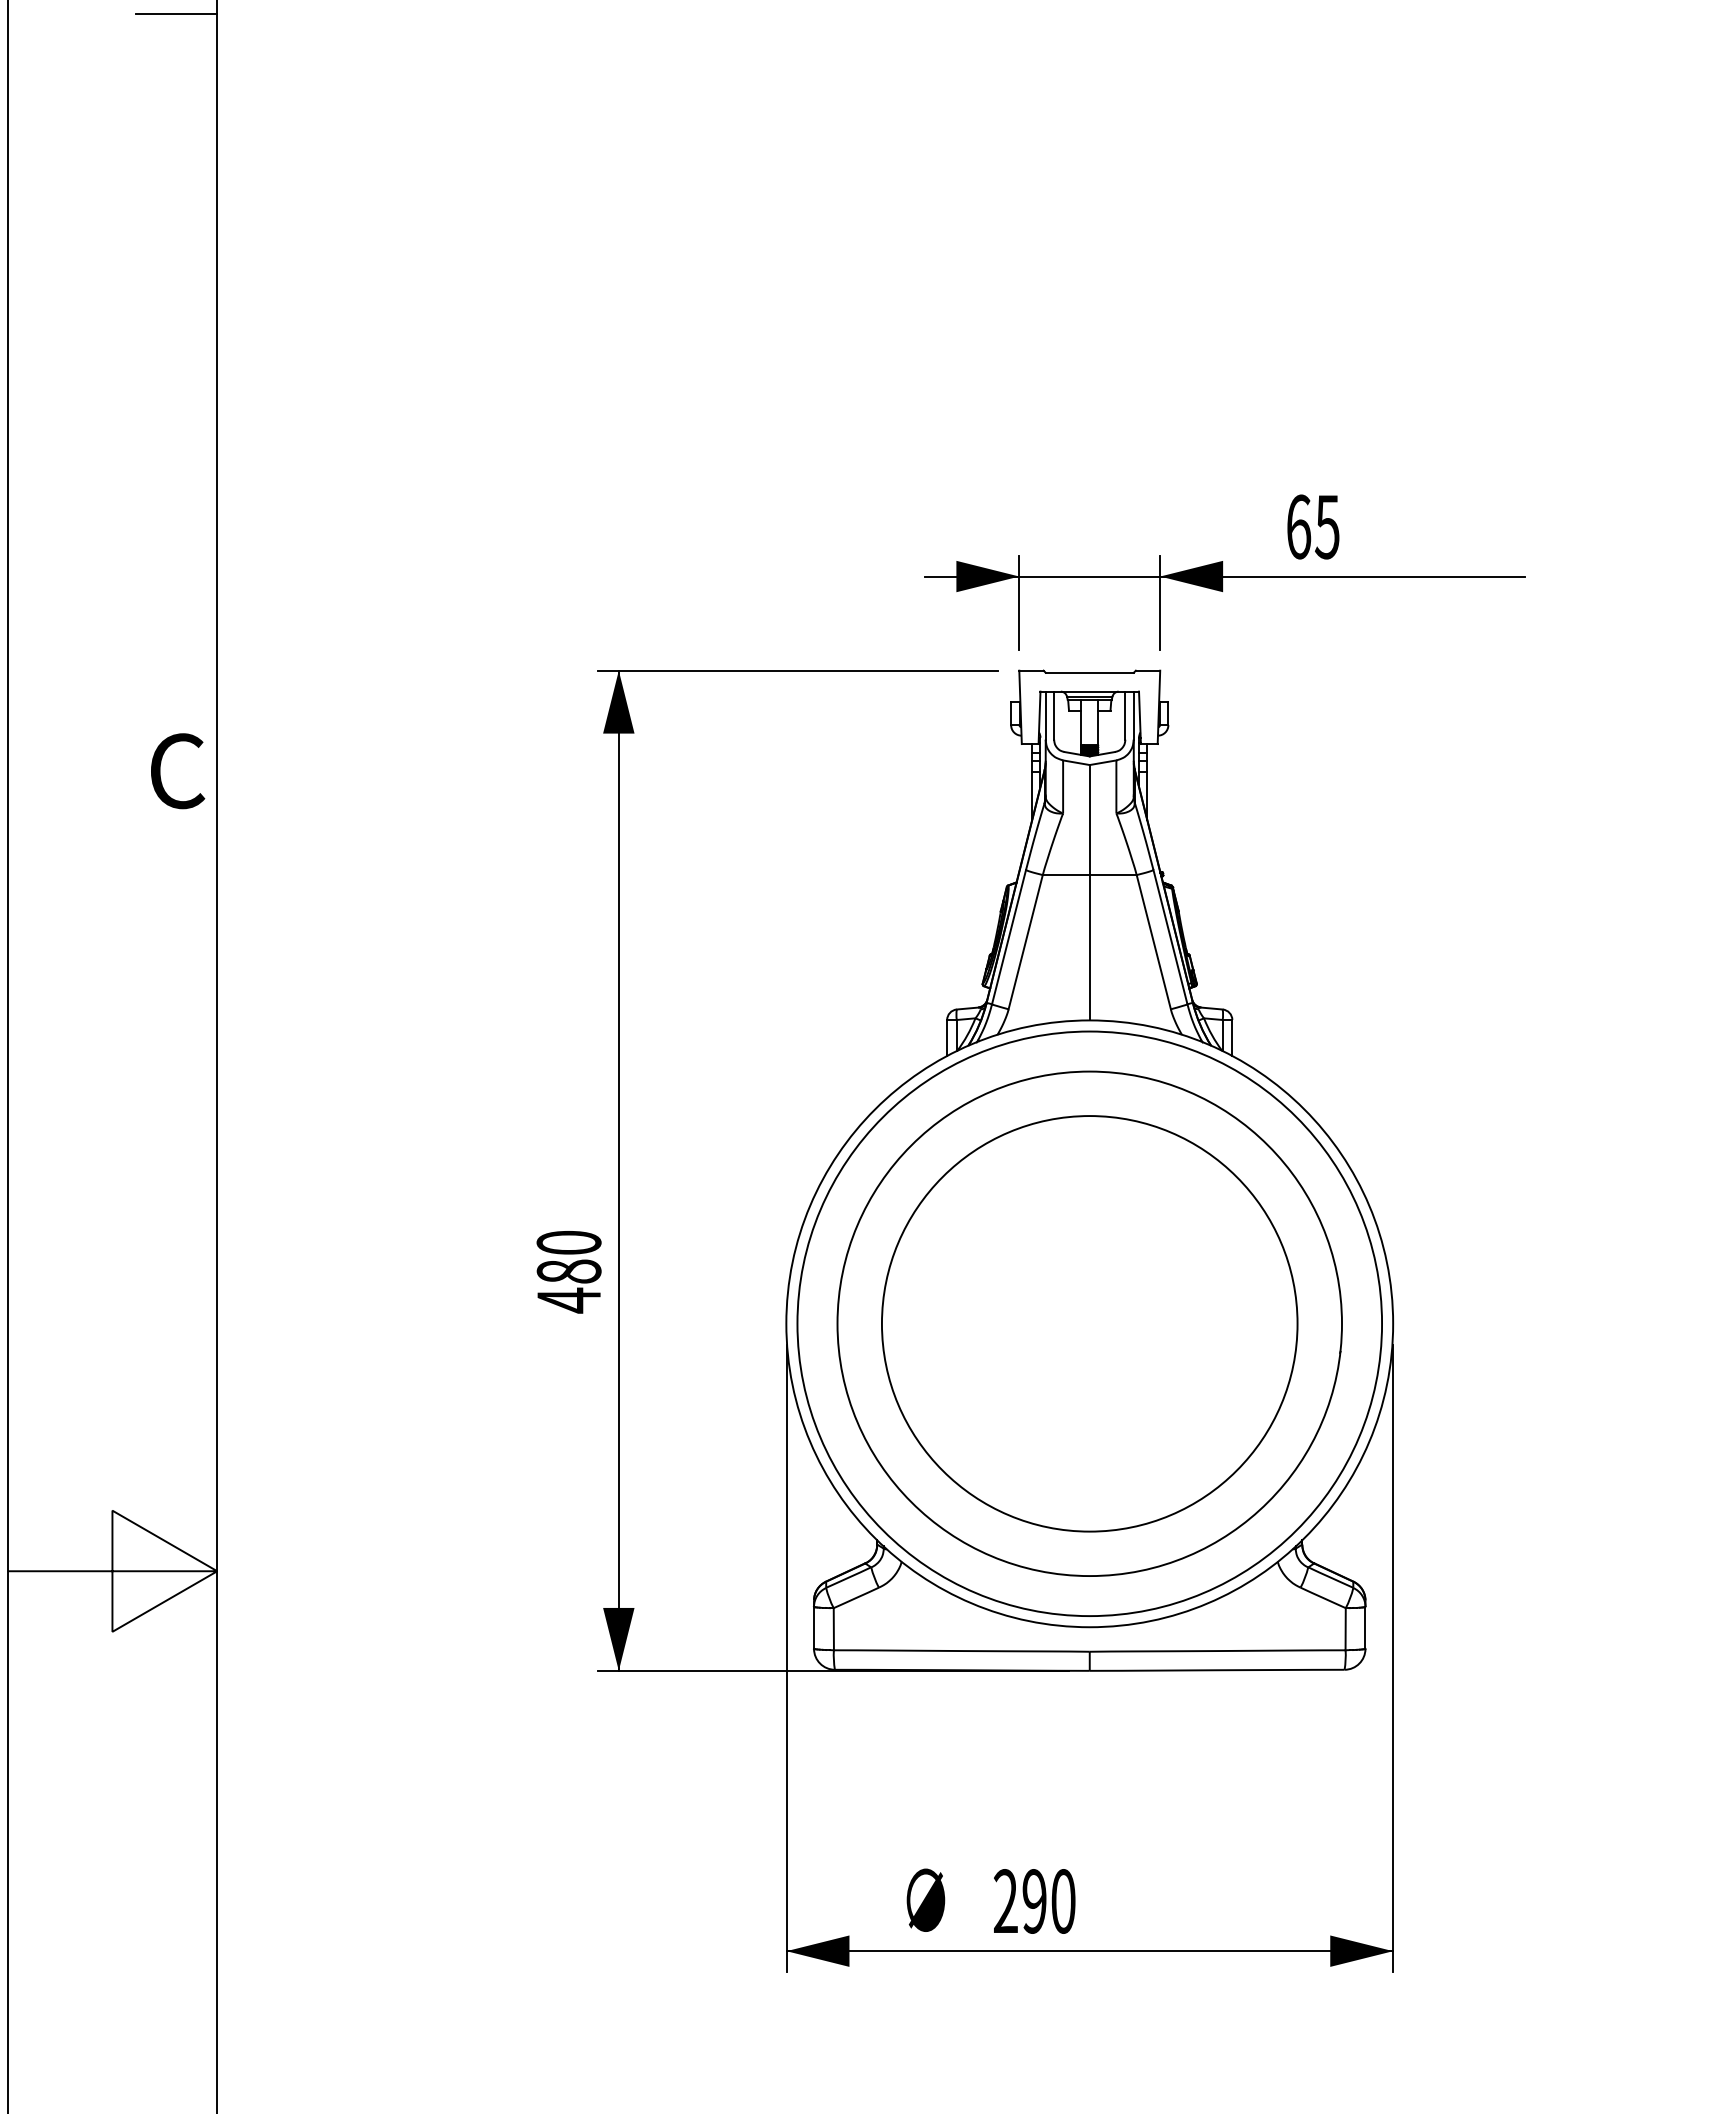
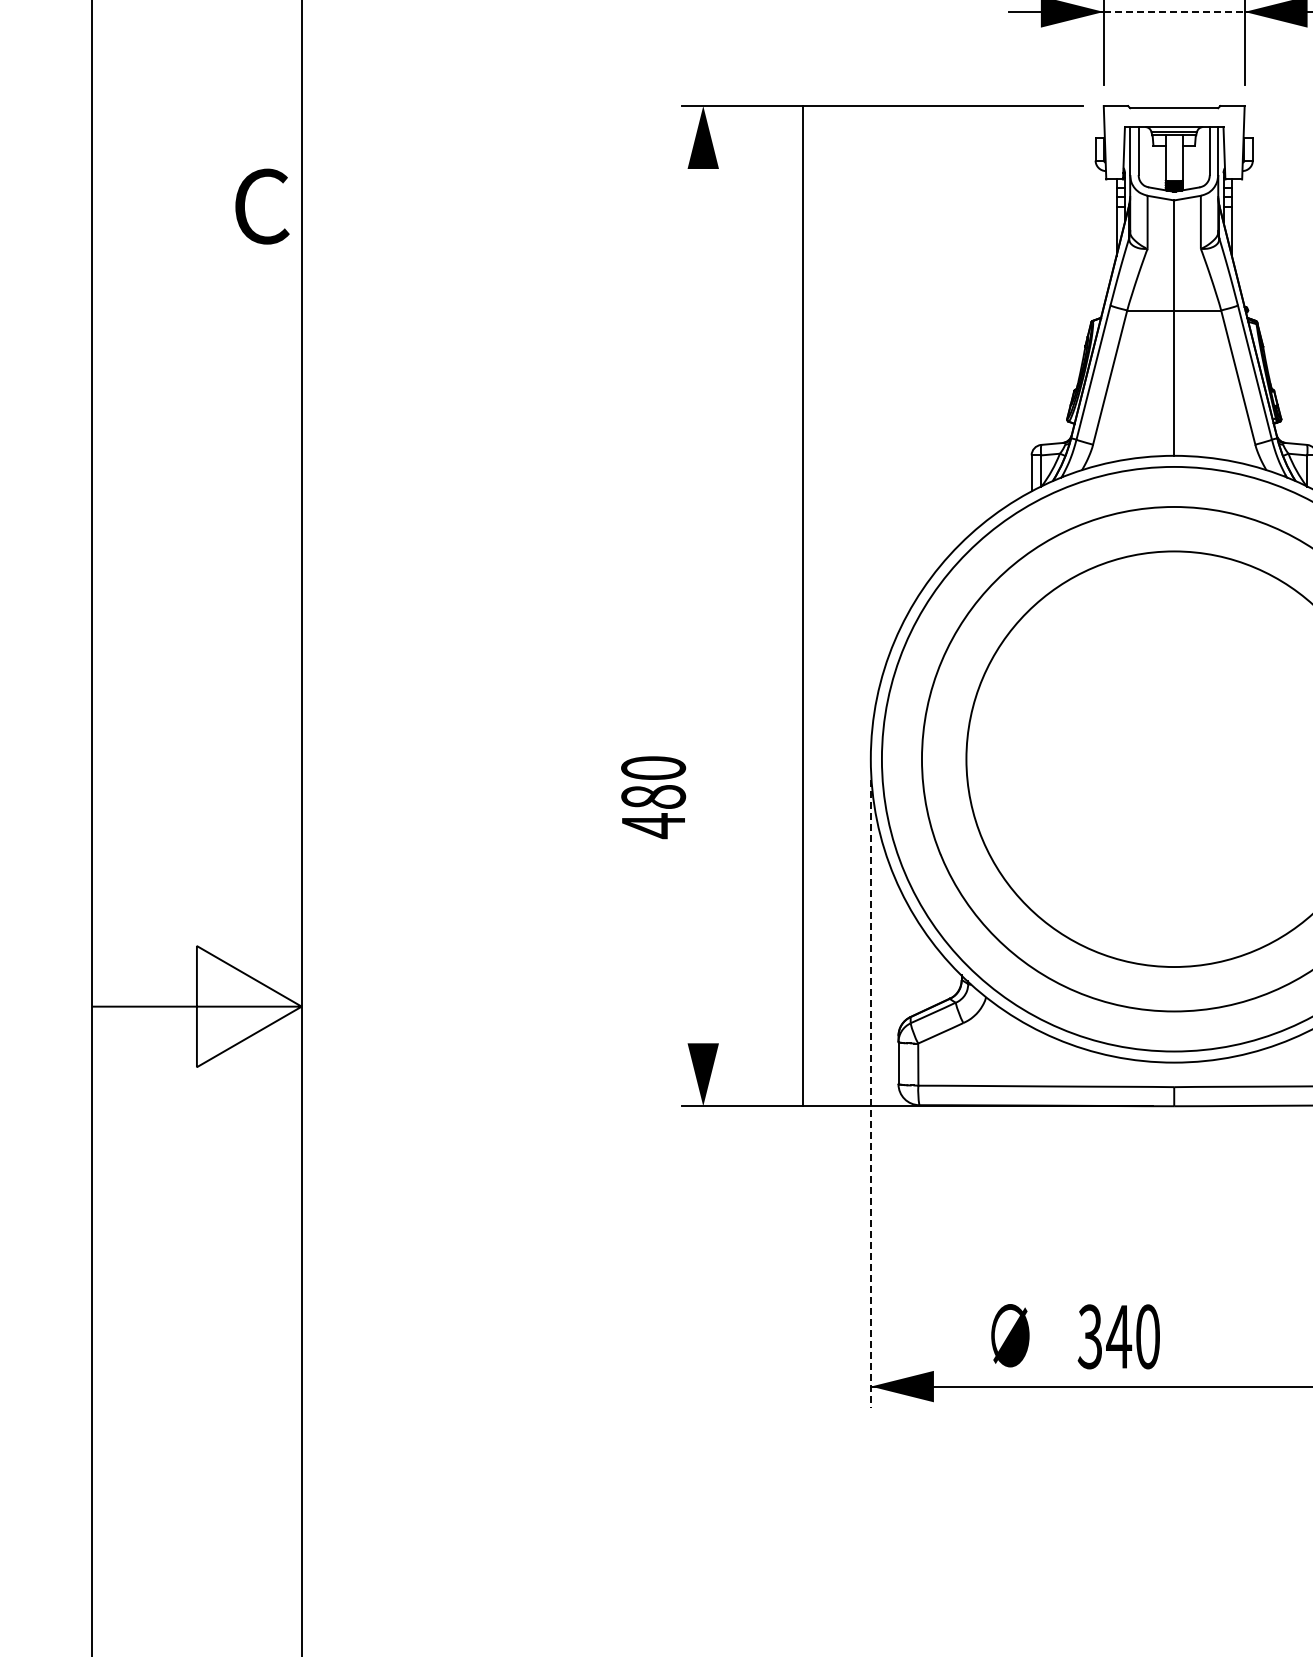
line: (1090, 576) -> (1174, 11), solid -> dashed
line: (618, 1170) -> (802, 605), moved
text: (568, 1272) -> (652, 797), moved
line: (786, 1658) -> (870, 1093), solid -> dashed
text: (1020, 1901) -> (1104, 1336), 290 -> 340

